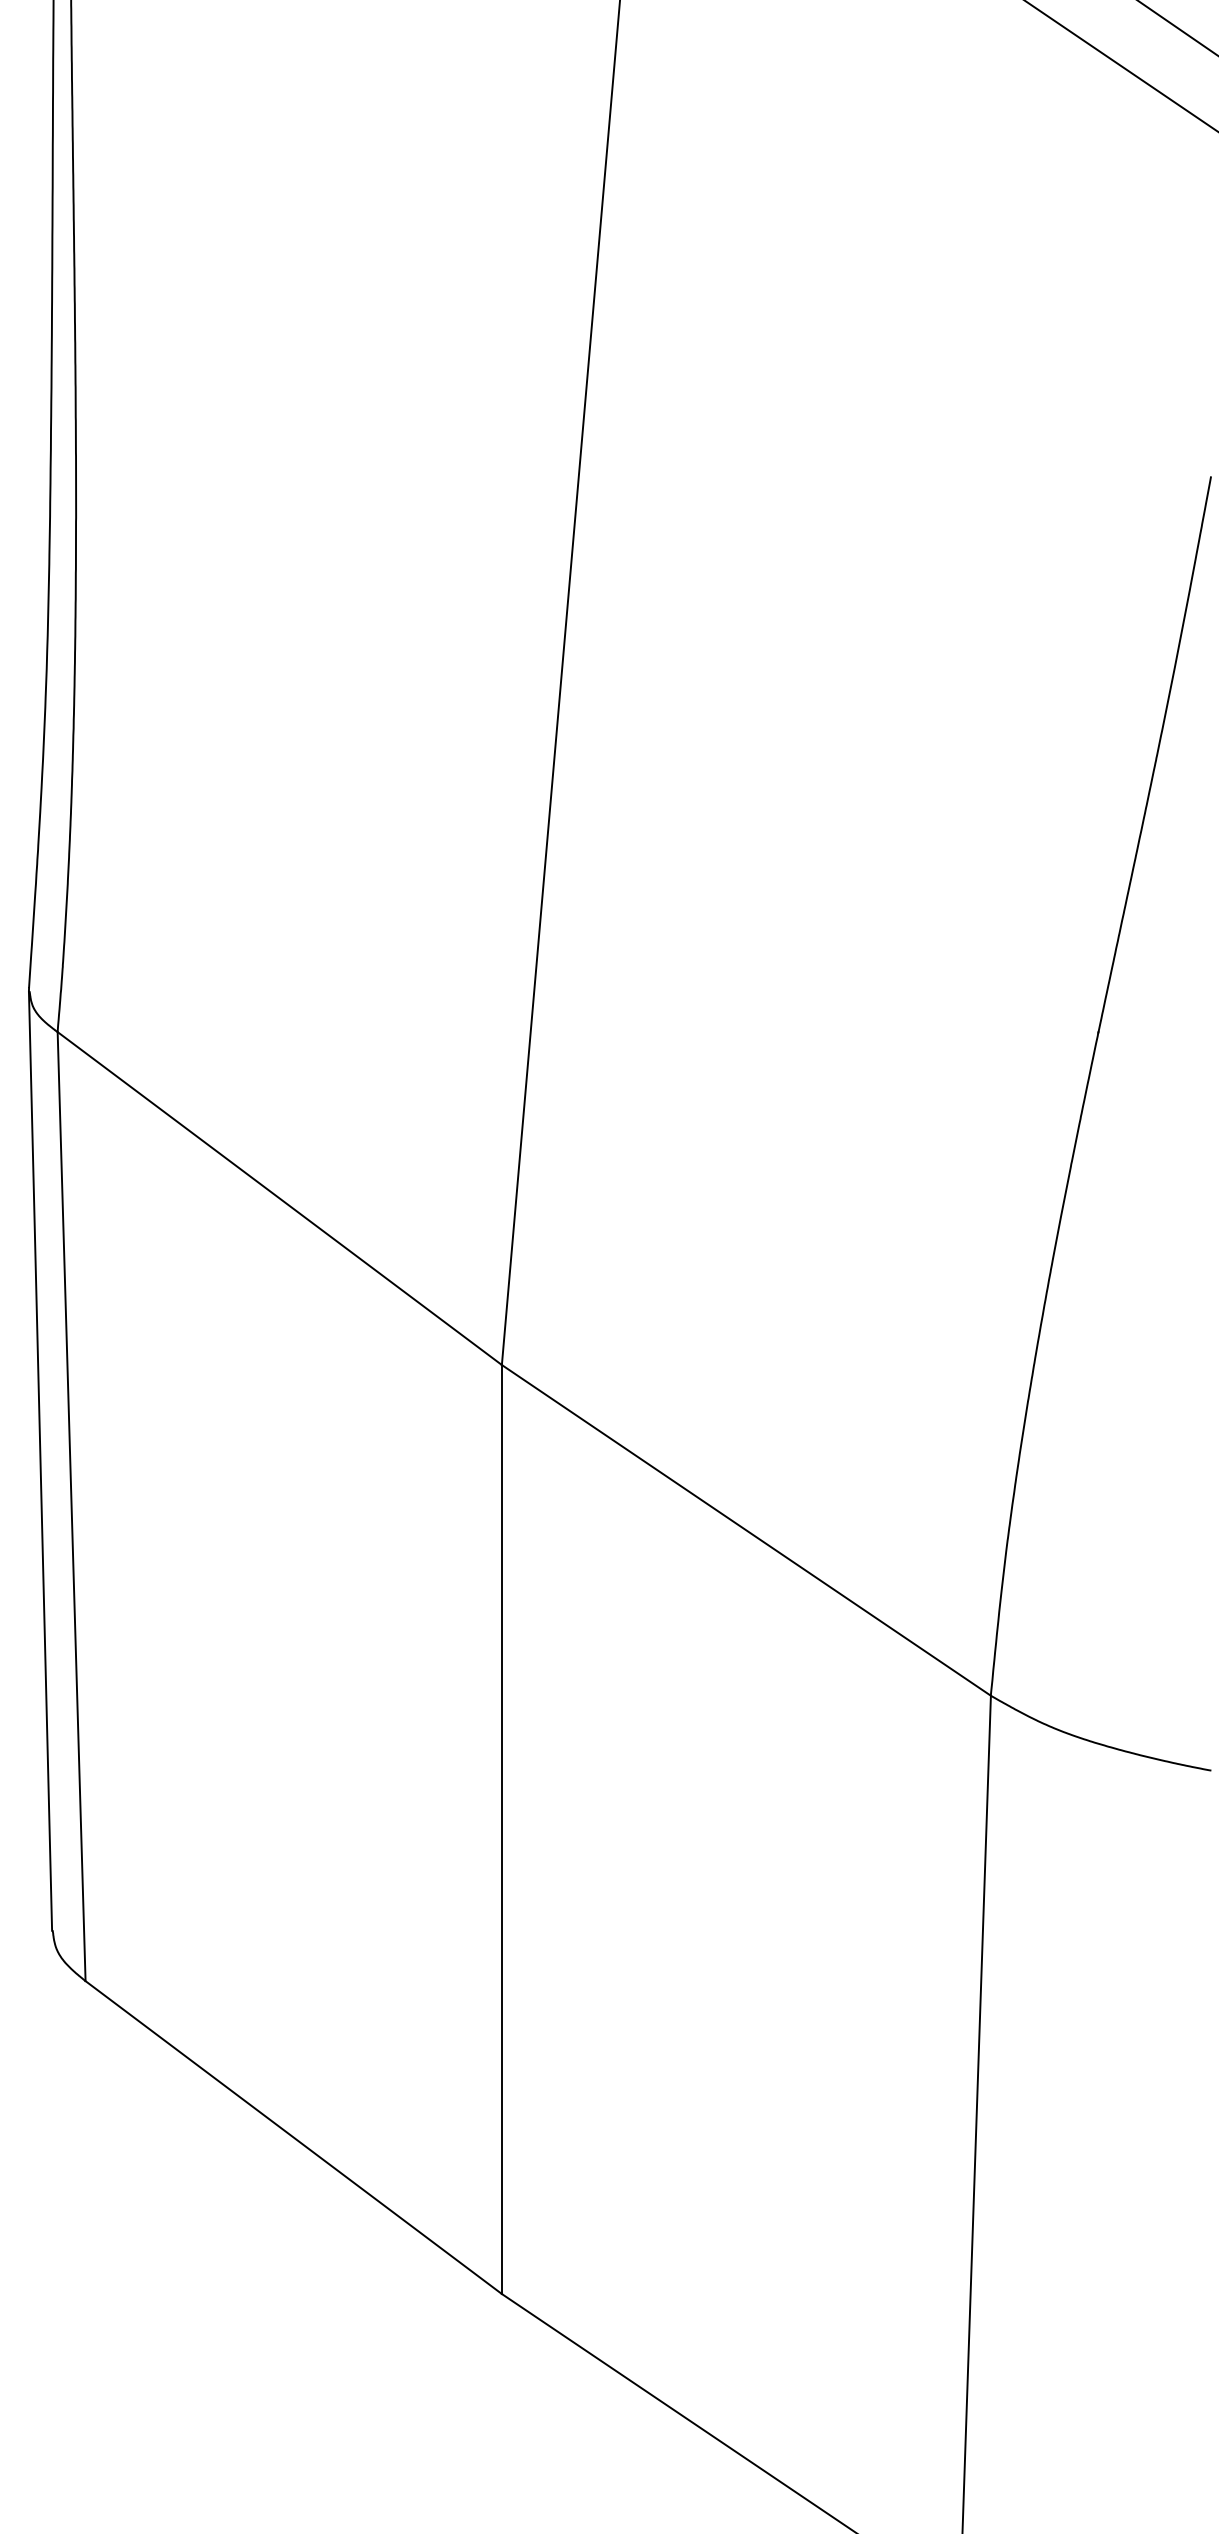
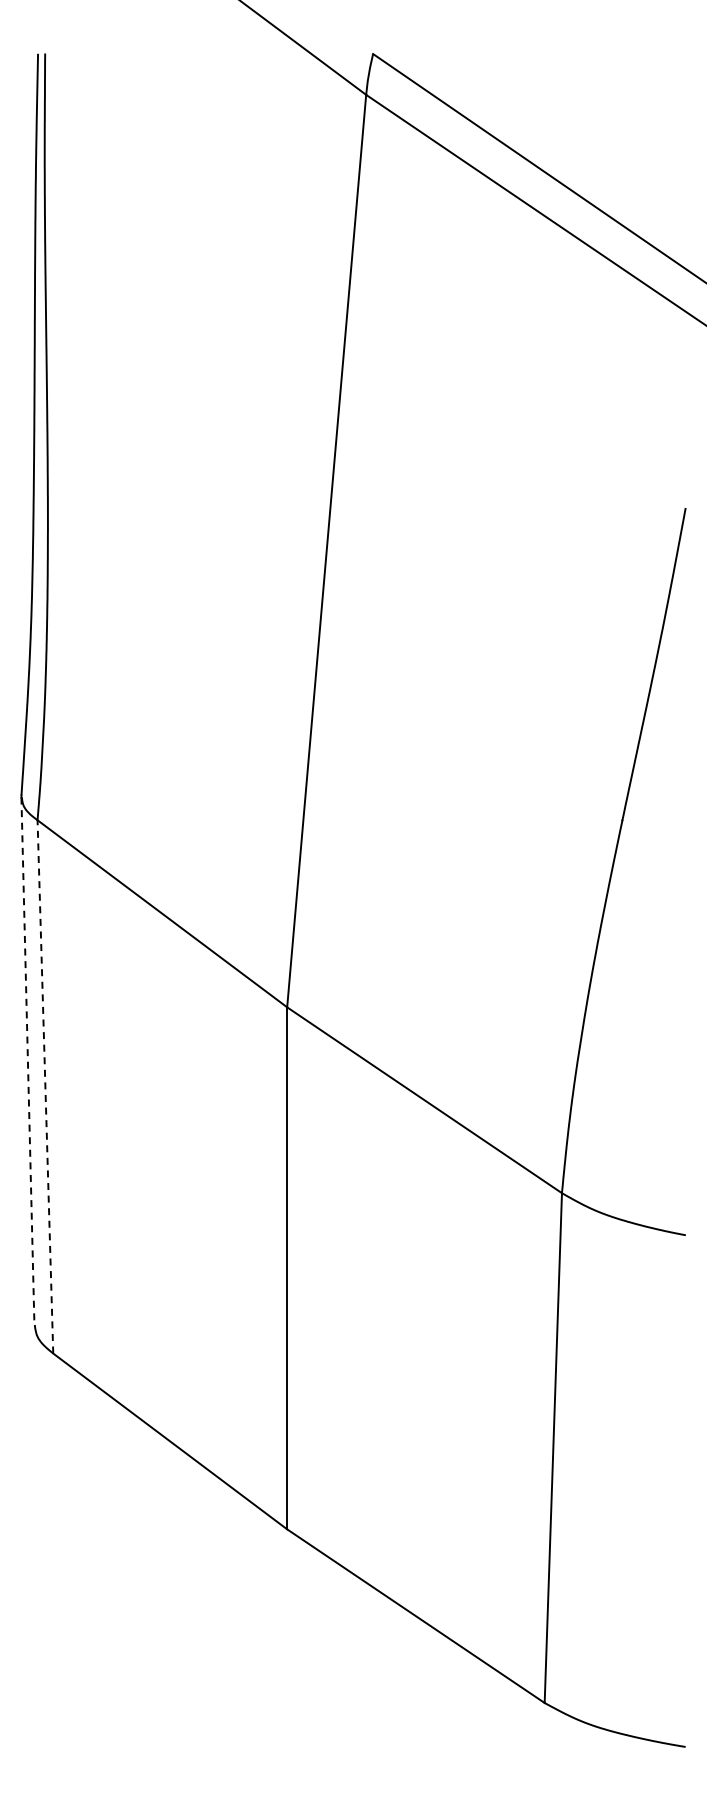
line: (39, 1461) -> (27, 1061), solid -> dashed
line: (71, 1505) -> (45, 1086), solid -> dashed

